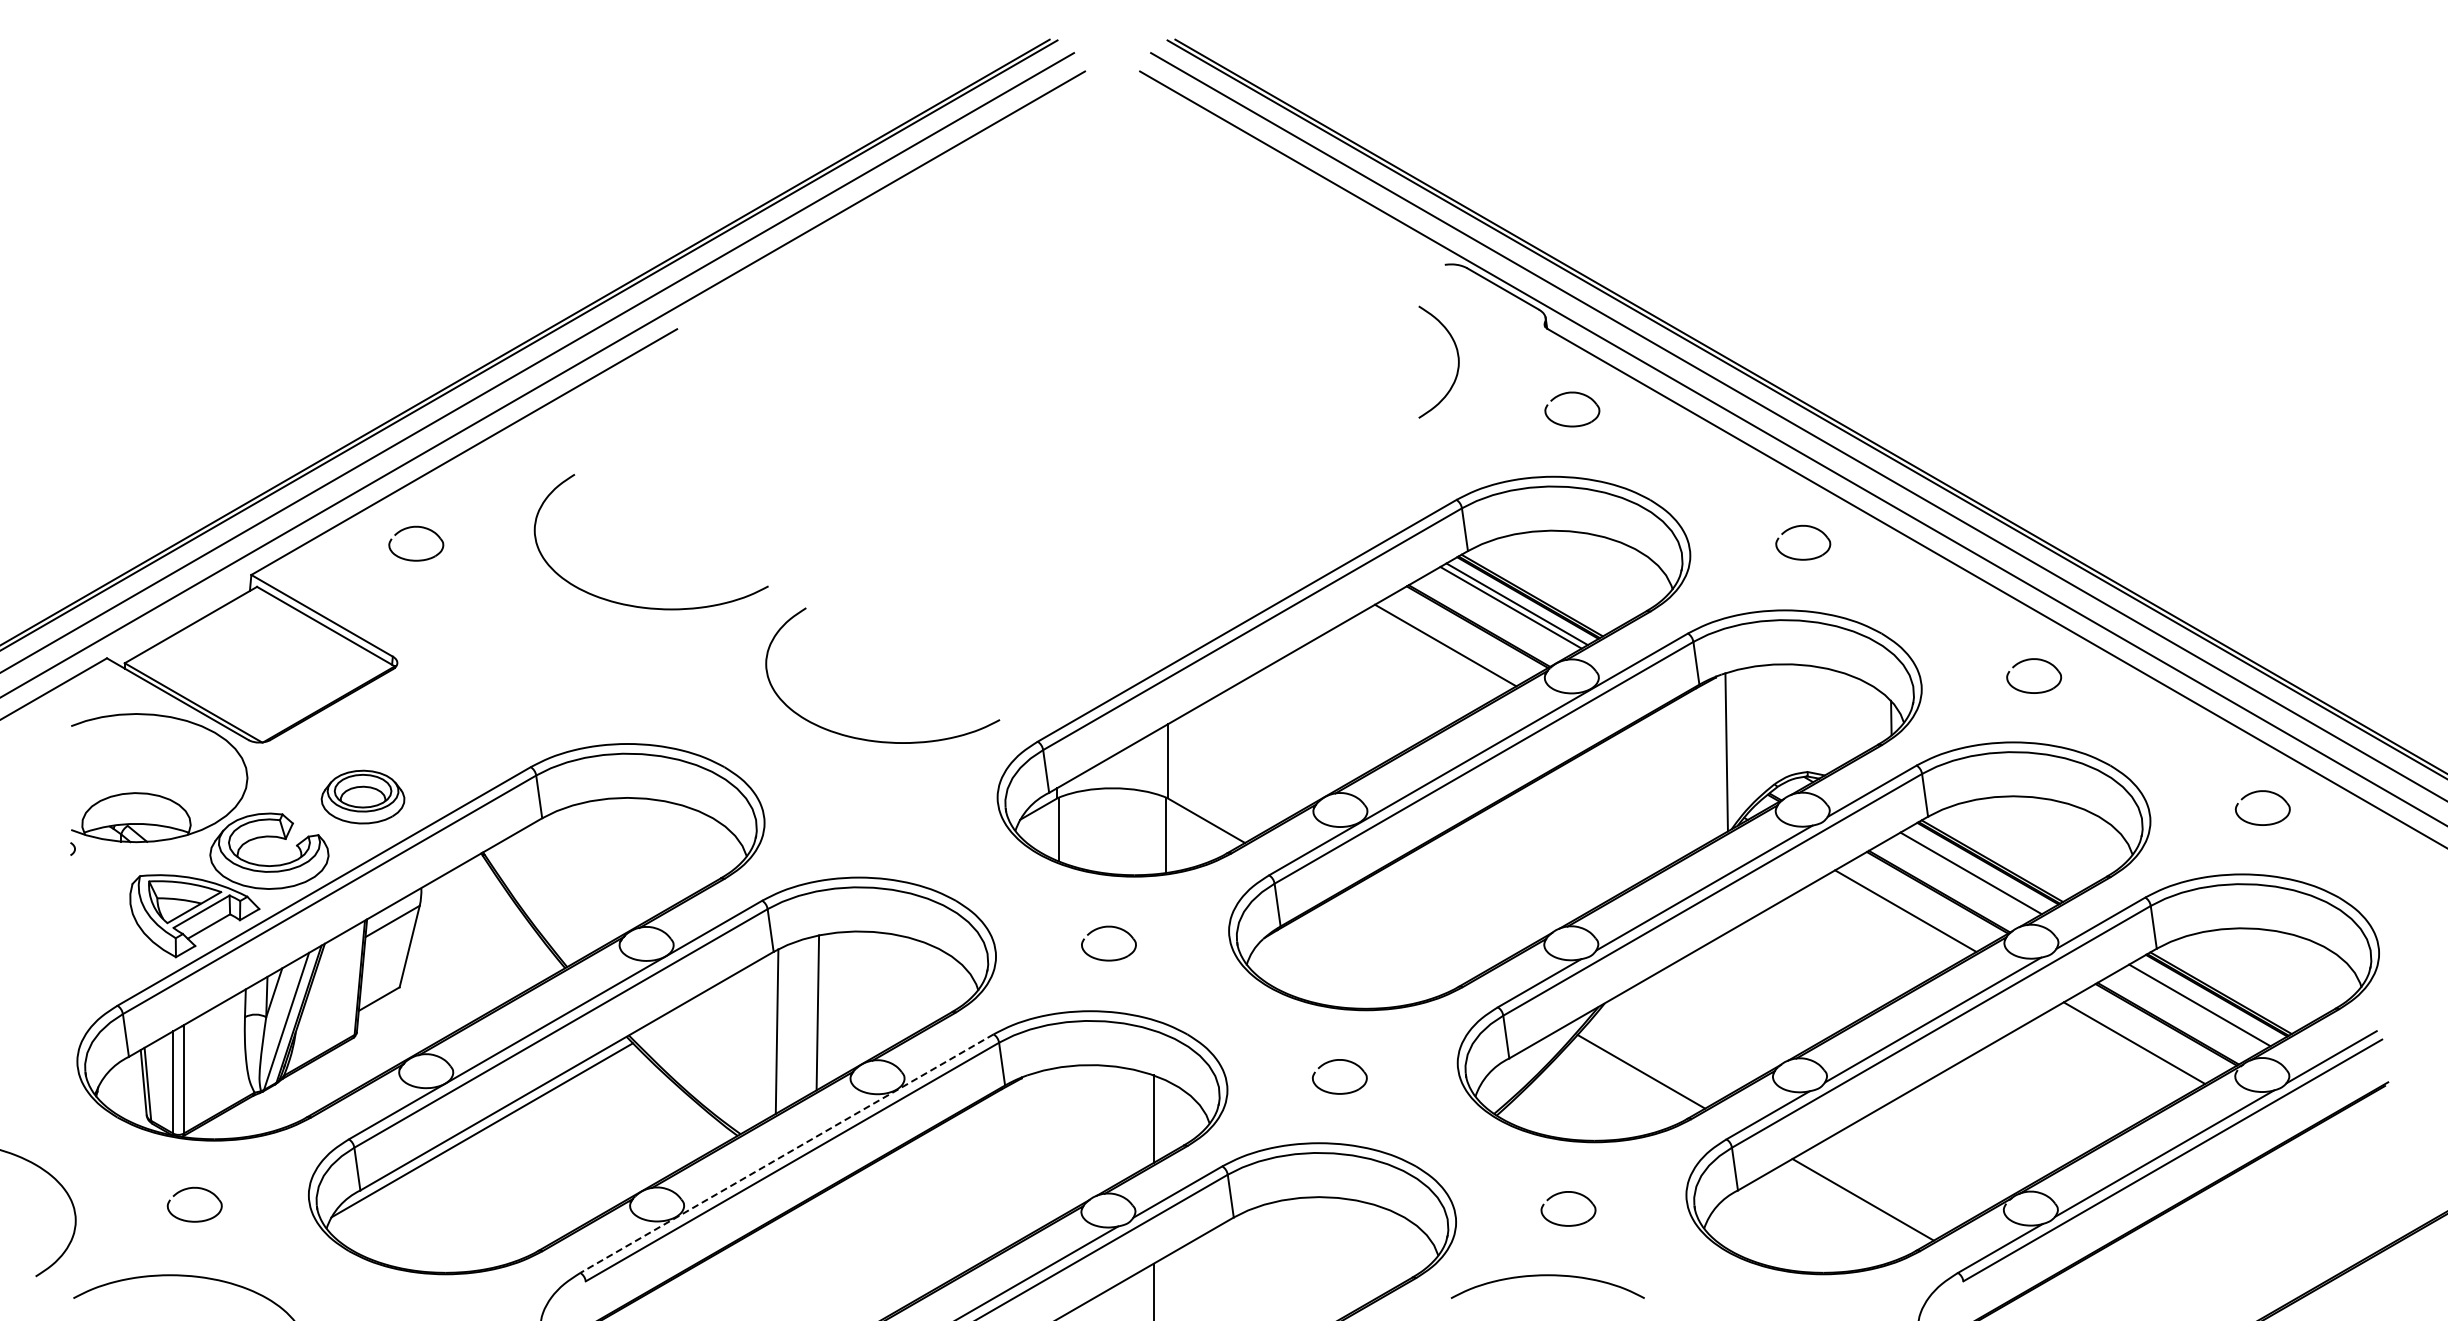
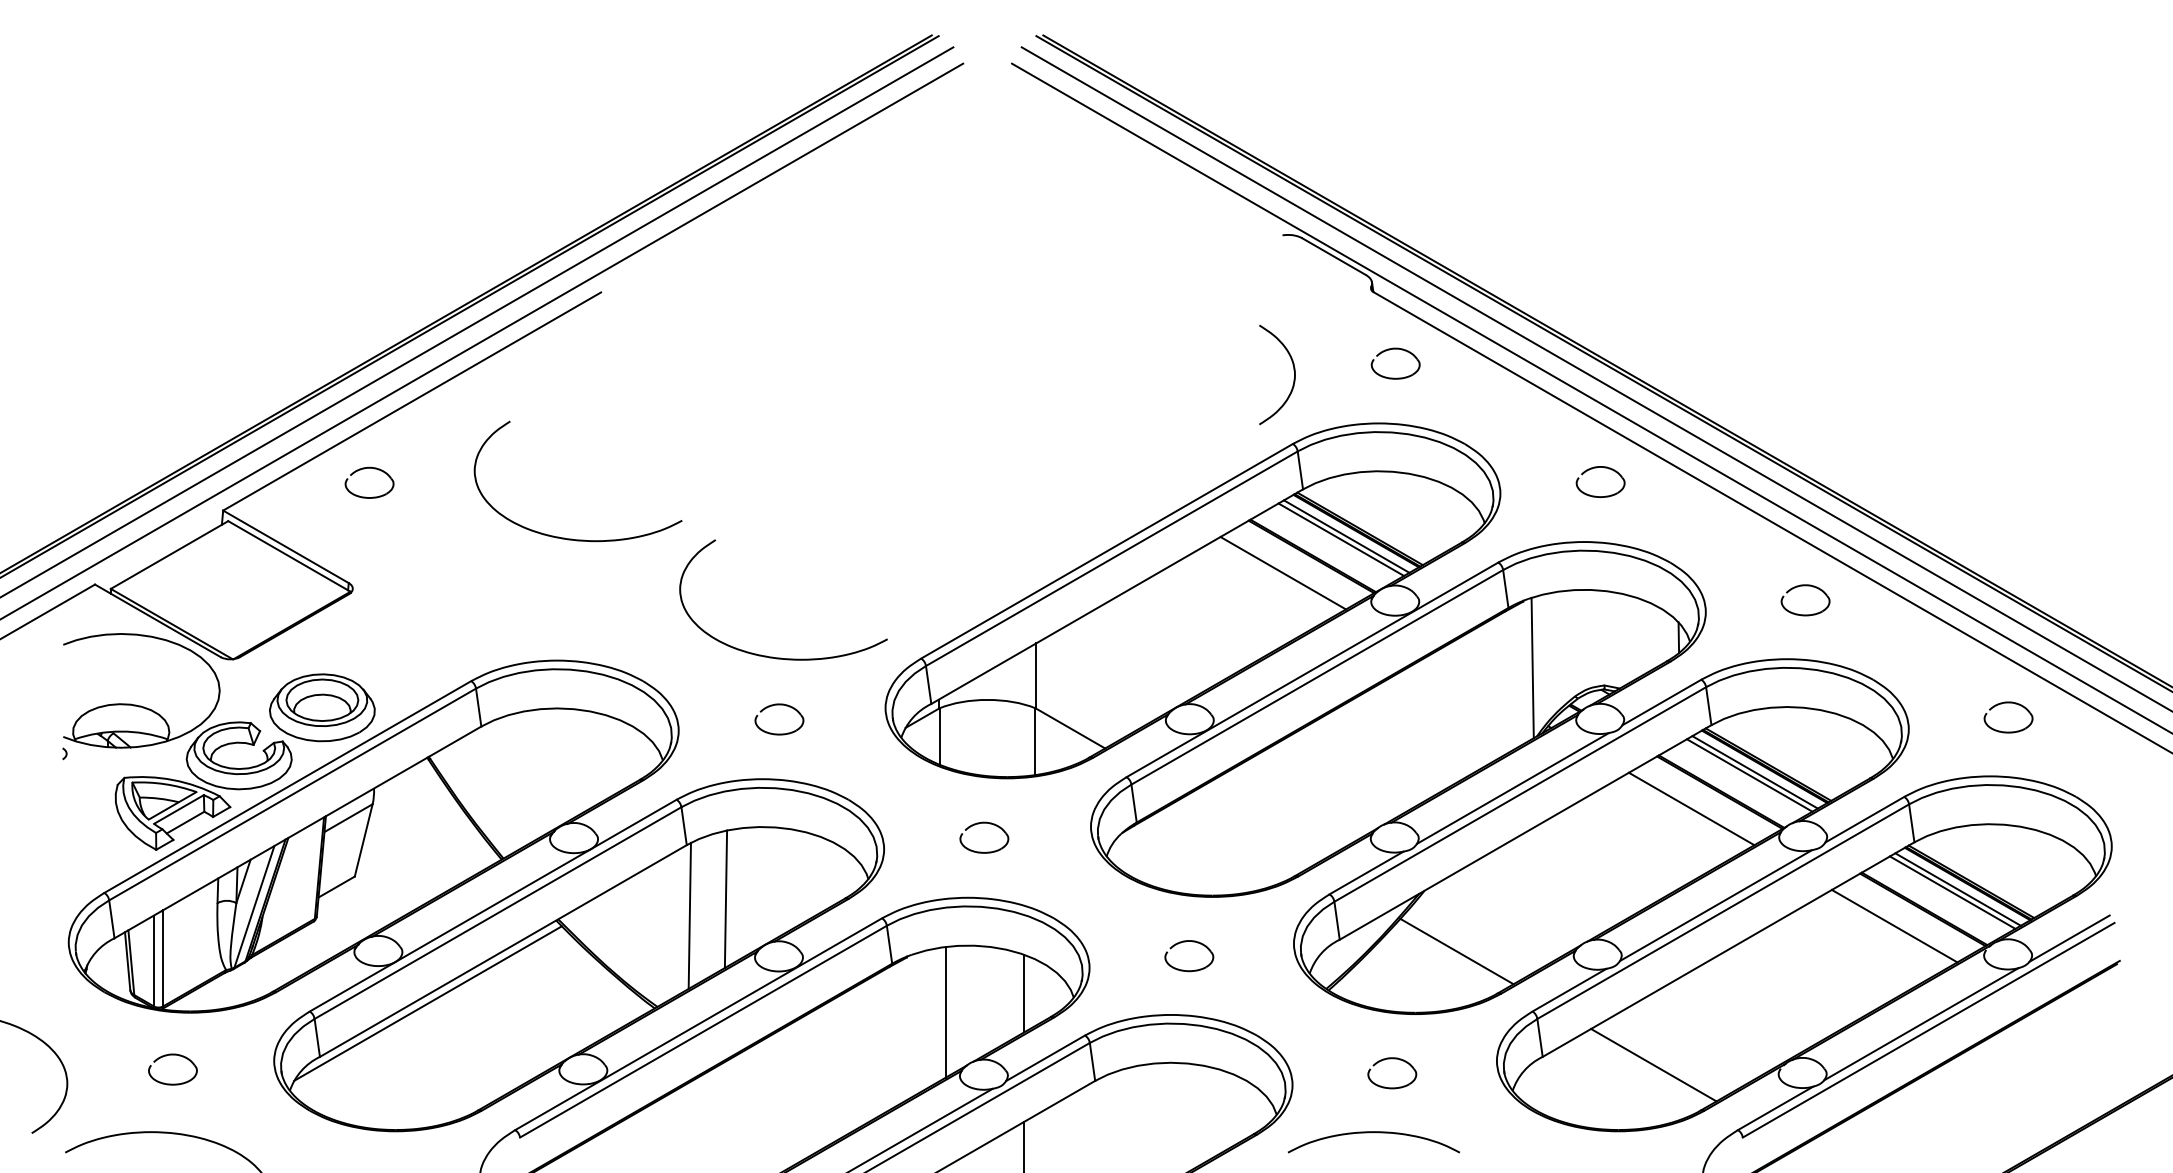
curve: (1457, 359) -> (1293, 372), moved
part: (877, 794) -> (778, 705), added
part: (362, 796) -> (321, 707), size x1.43
line: (1977, 869) -> (1755, 772), added
line: (2205, 1001) -> (1957, 889), added
line: (1065, 1139) -> (945, 1011), added
line: (787, 1153) -> (699, 1024), dashed -> solid

